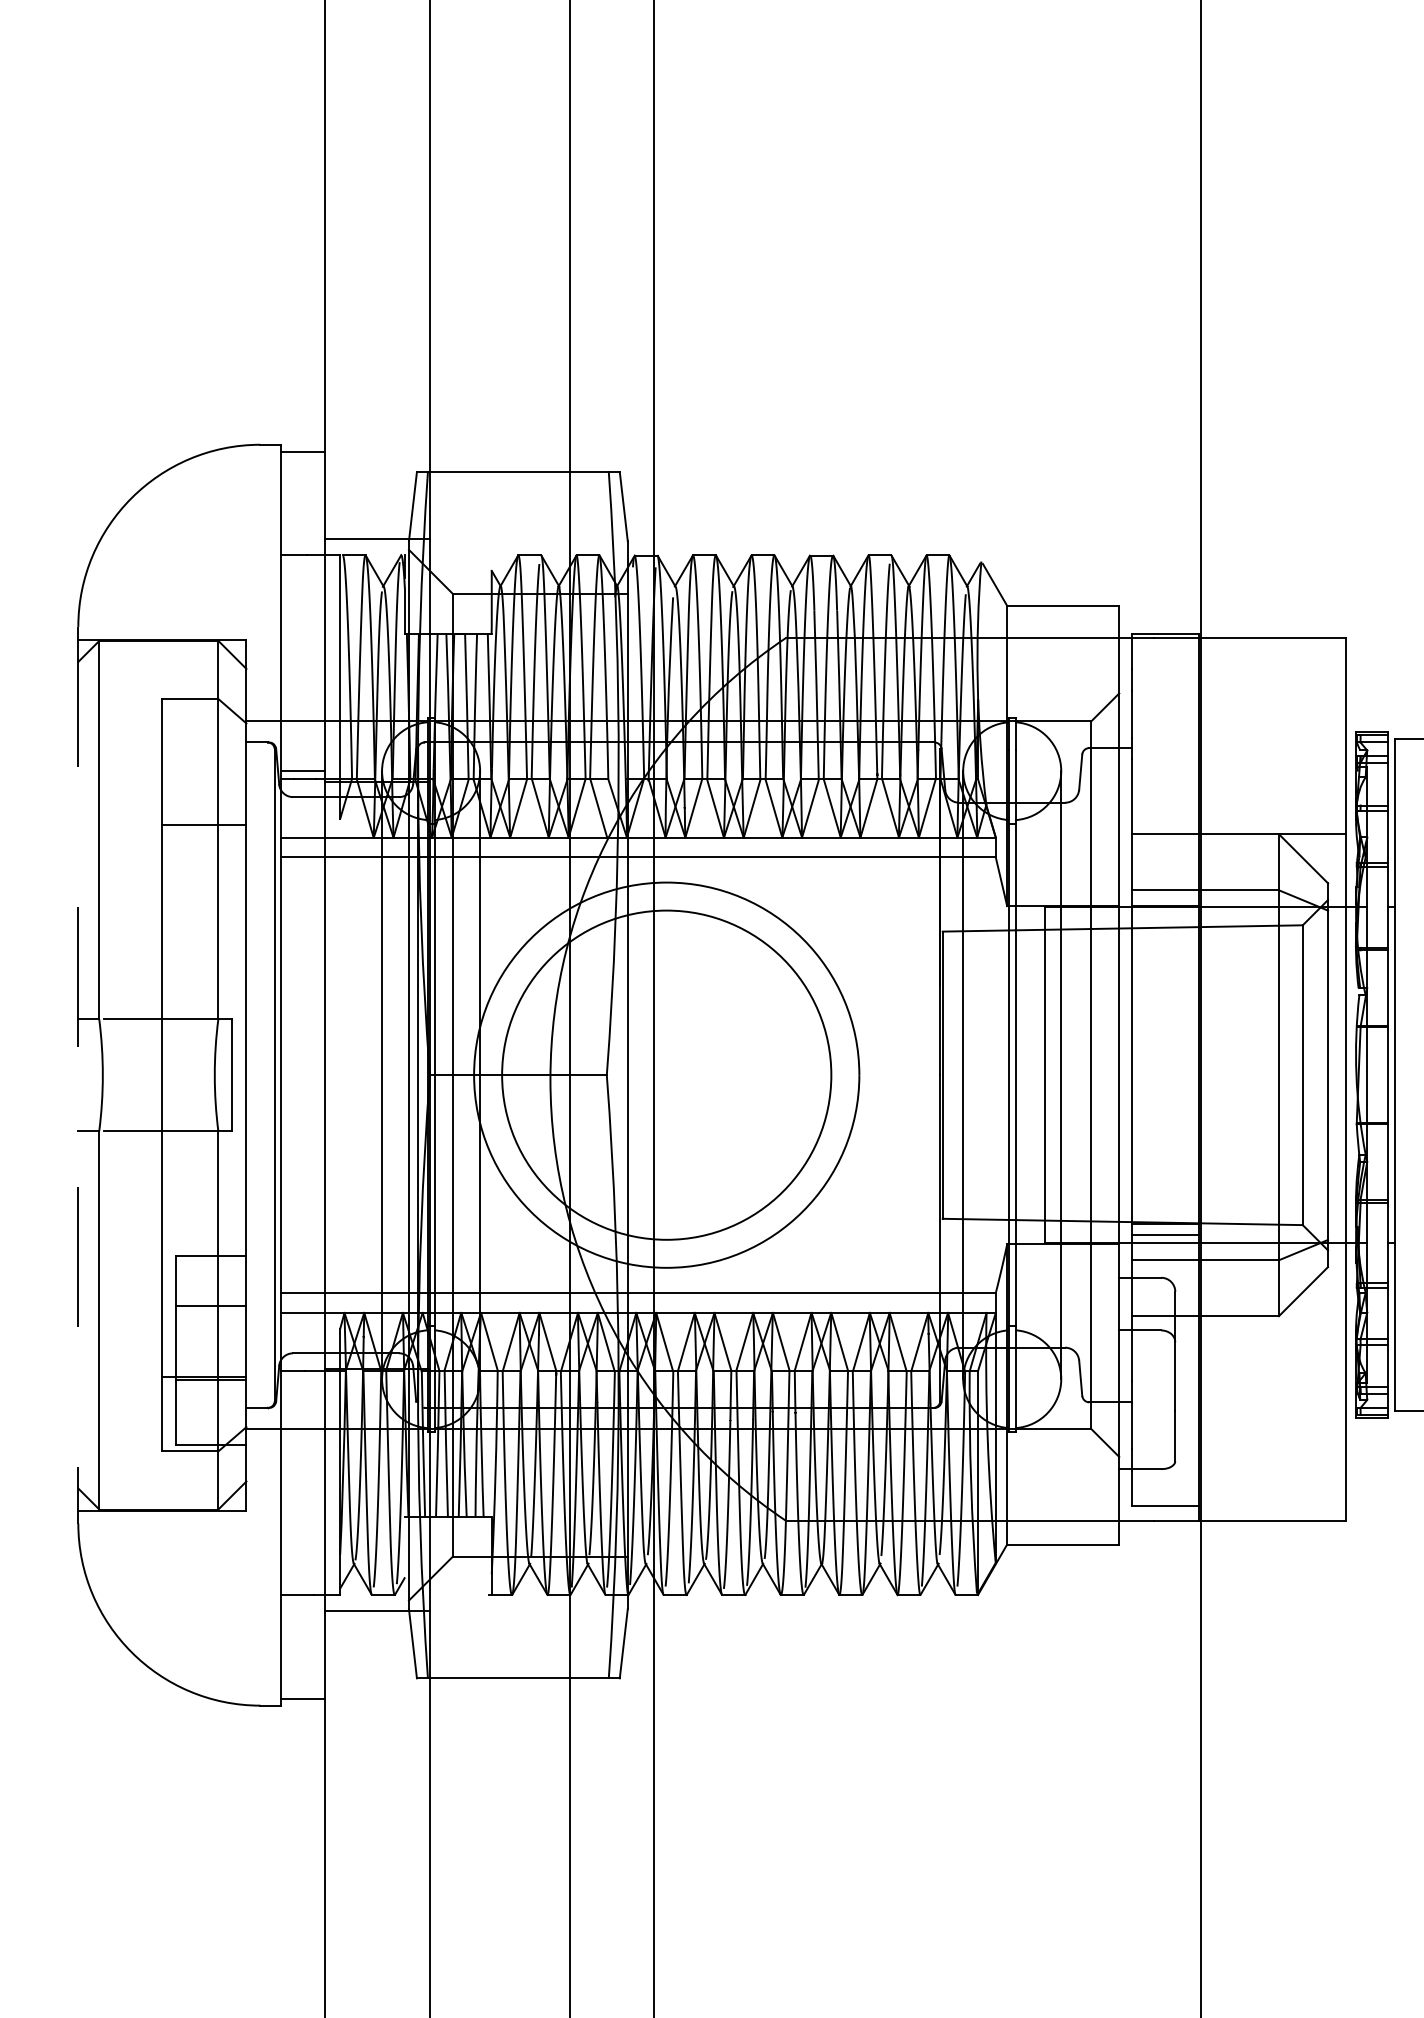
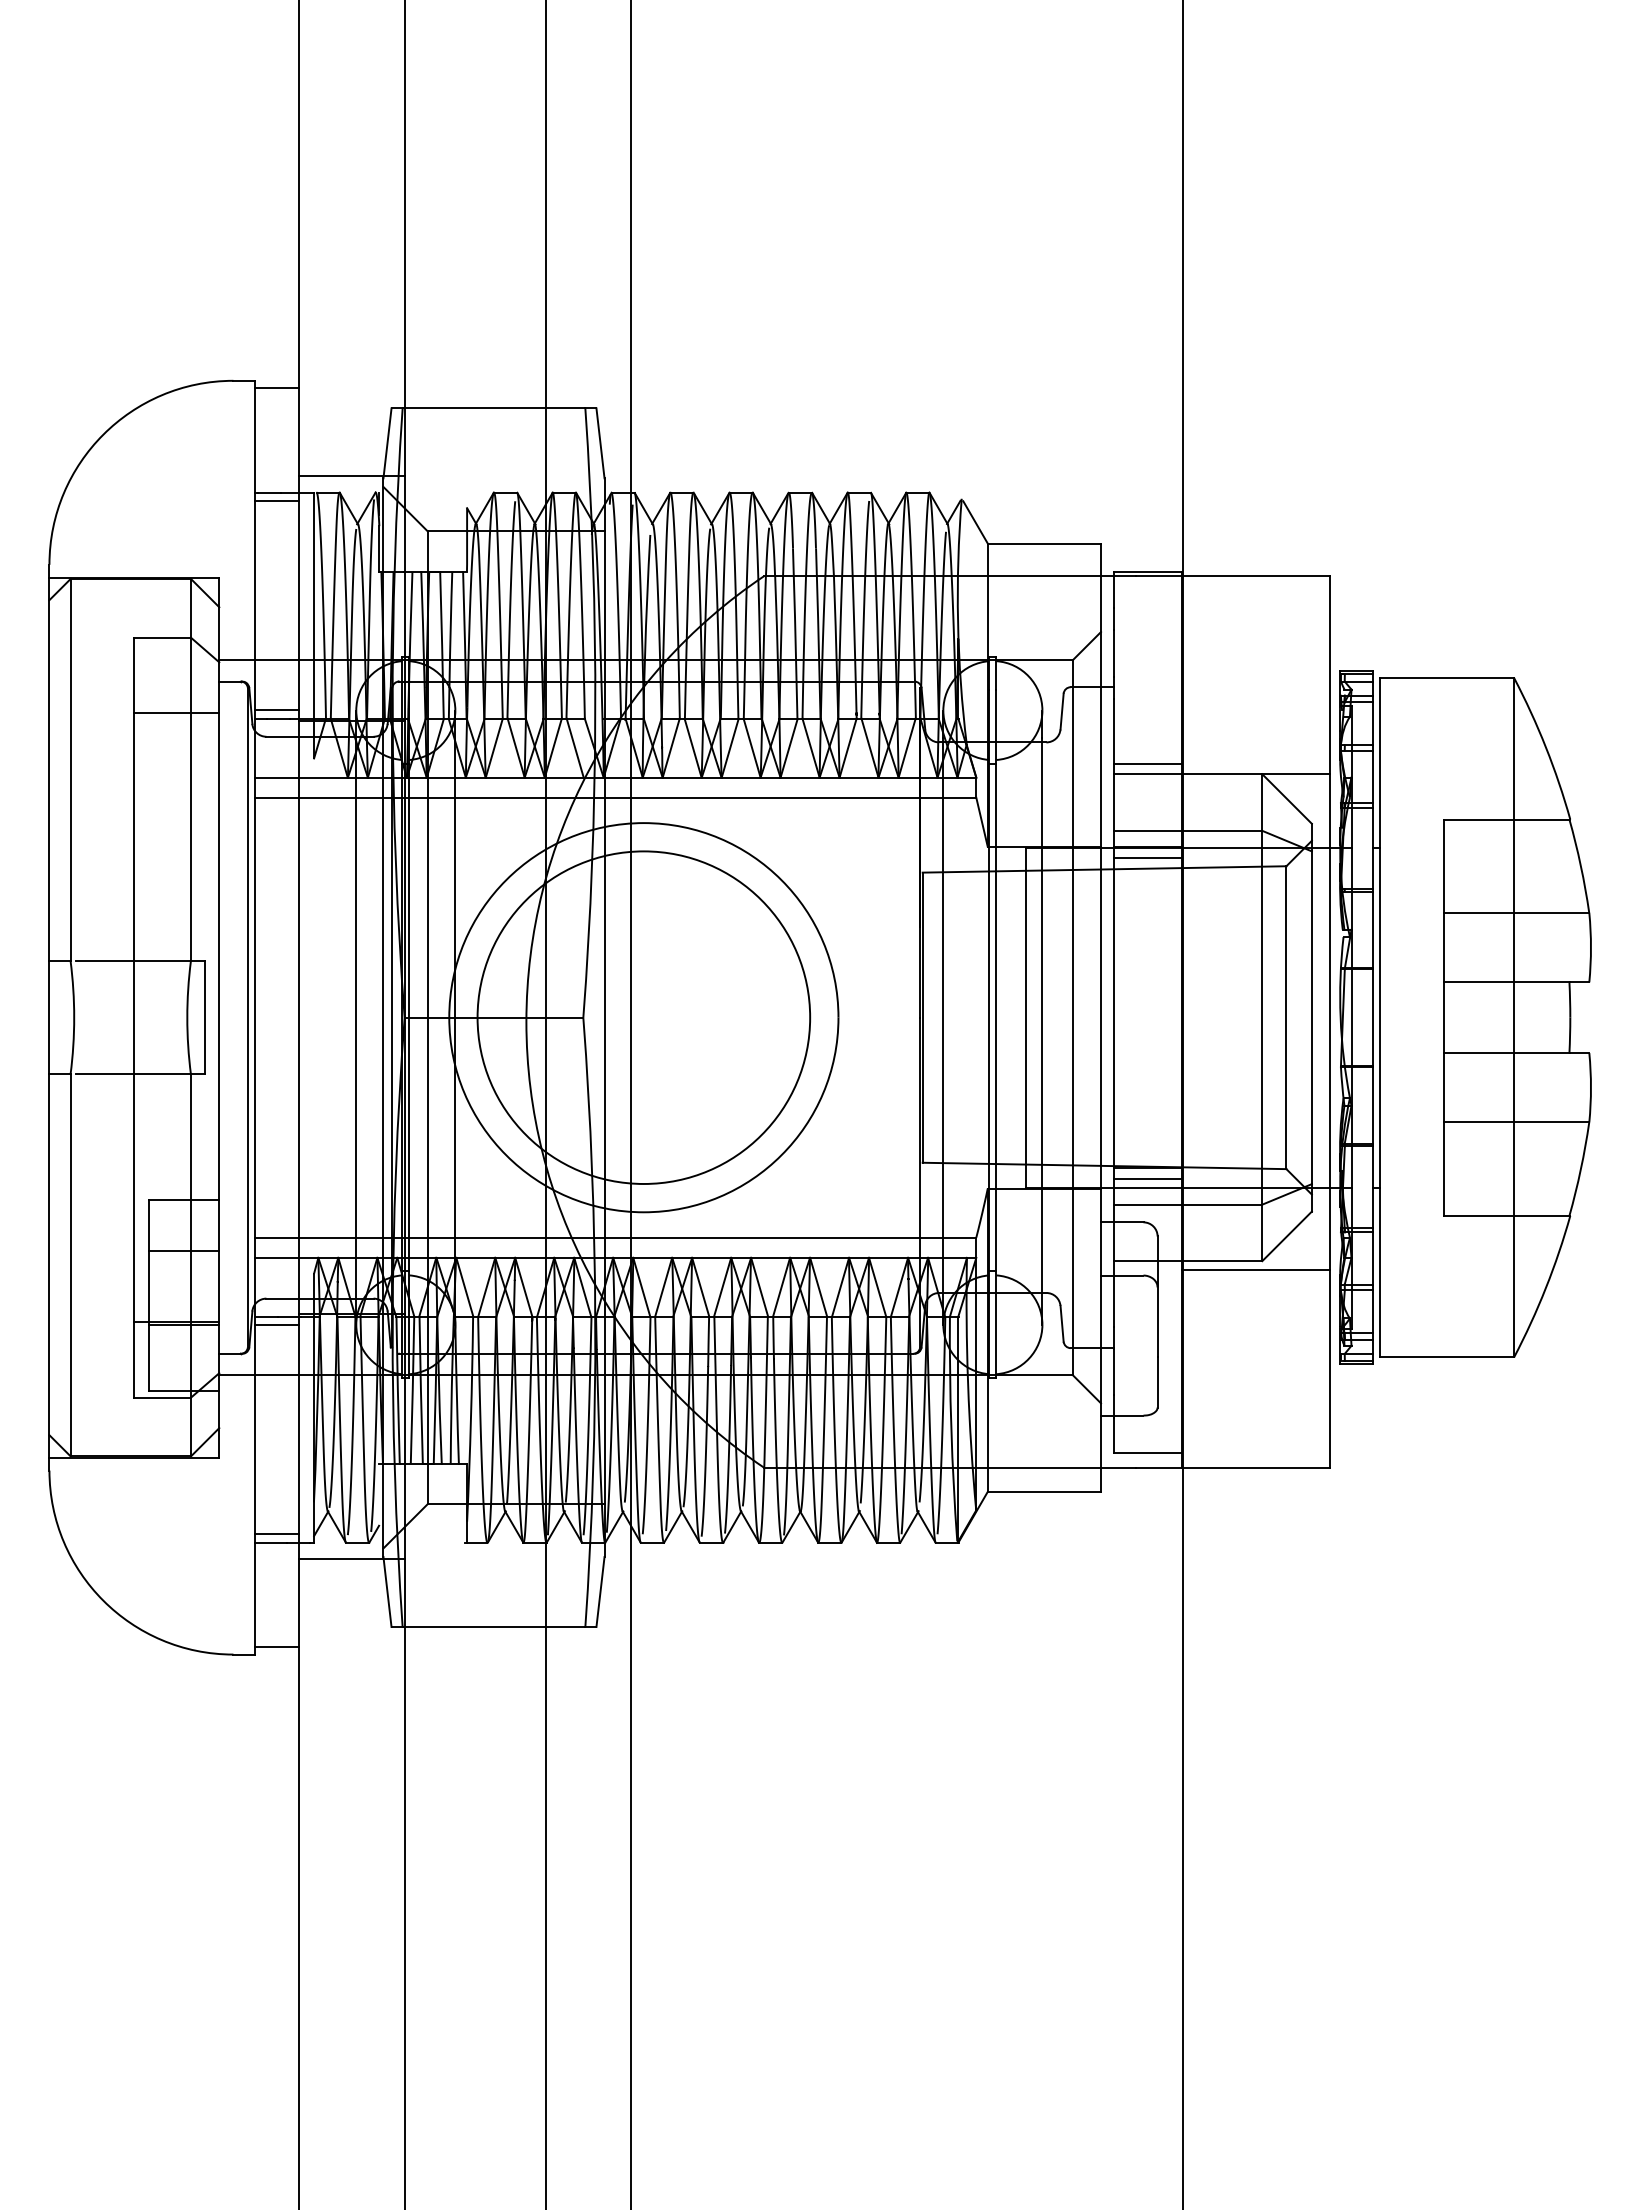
line: (303, 564) -> (276, 501), added
line: (1165, 824) -> (1147, 764), added
line: (204, 825) -> (176, 713), moved
line: (1165, 916) -> (1147, 857), added
line: (78, 1075) -> (49, 1017), dashed -> solid
line: (1272, 1324) -> (1255, 1269), added
line: (303, 1379) -> (276, 1325), added
line: (303, 1586) -> (276, 1534), added

